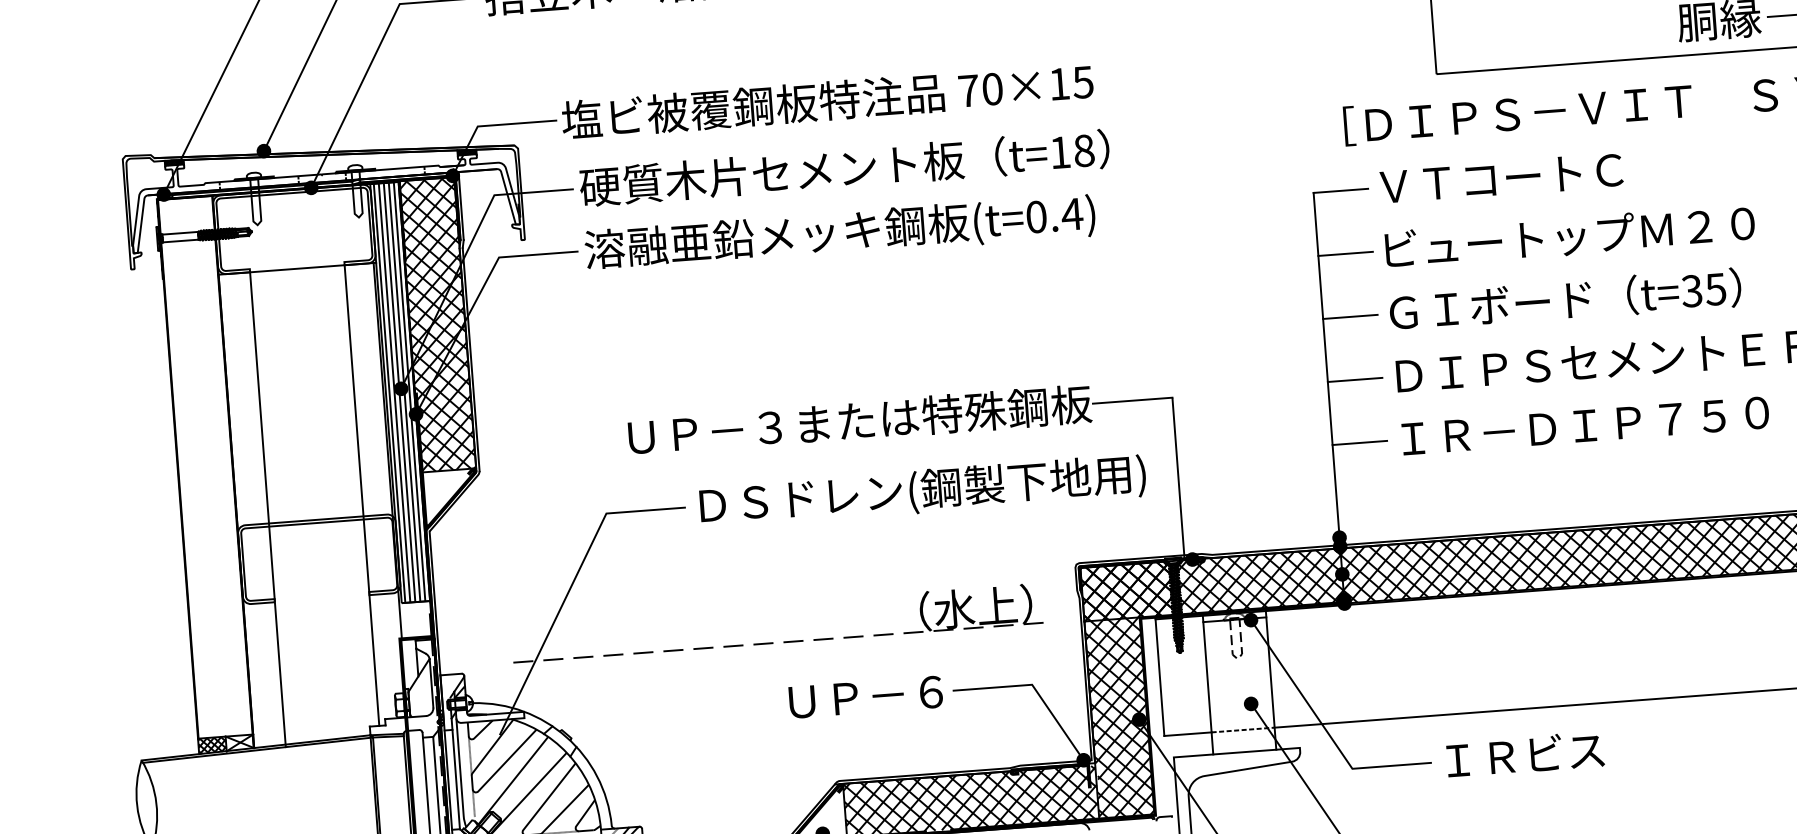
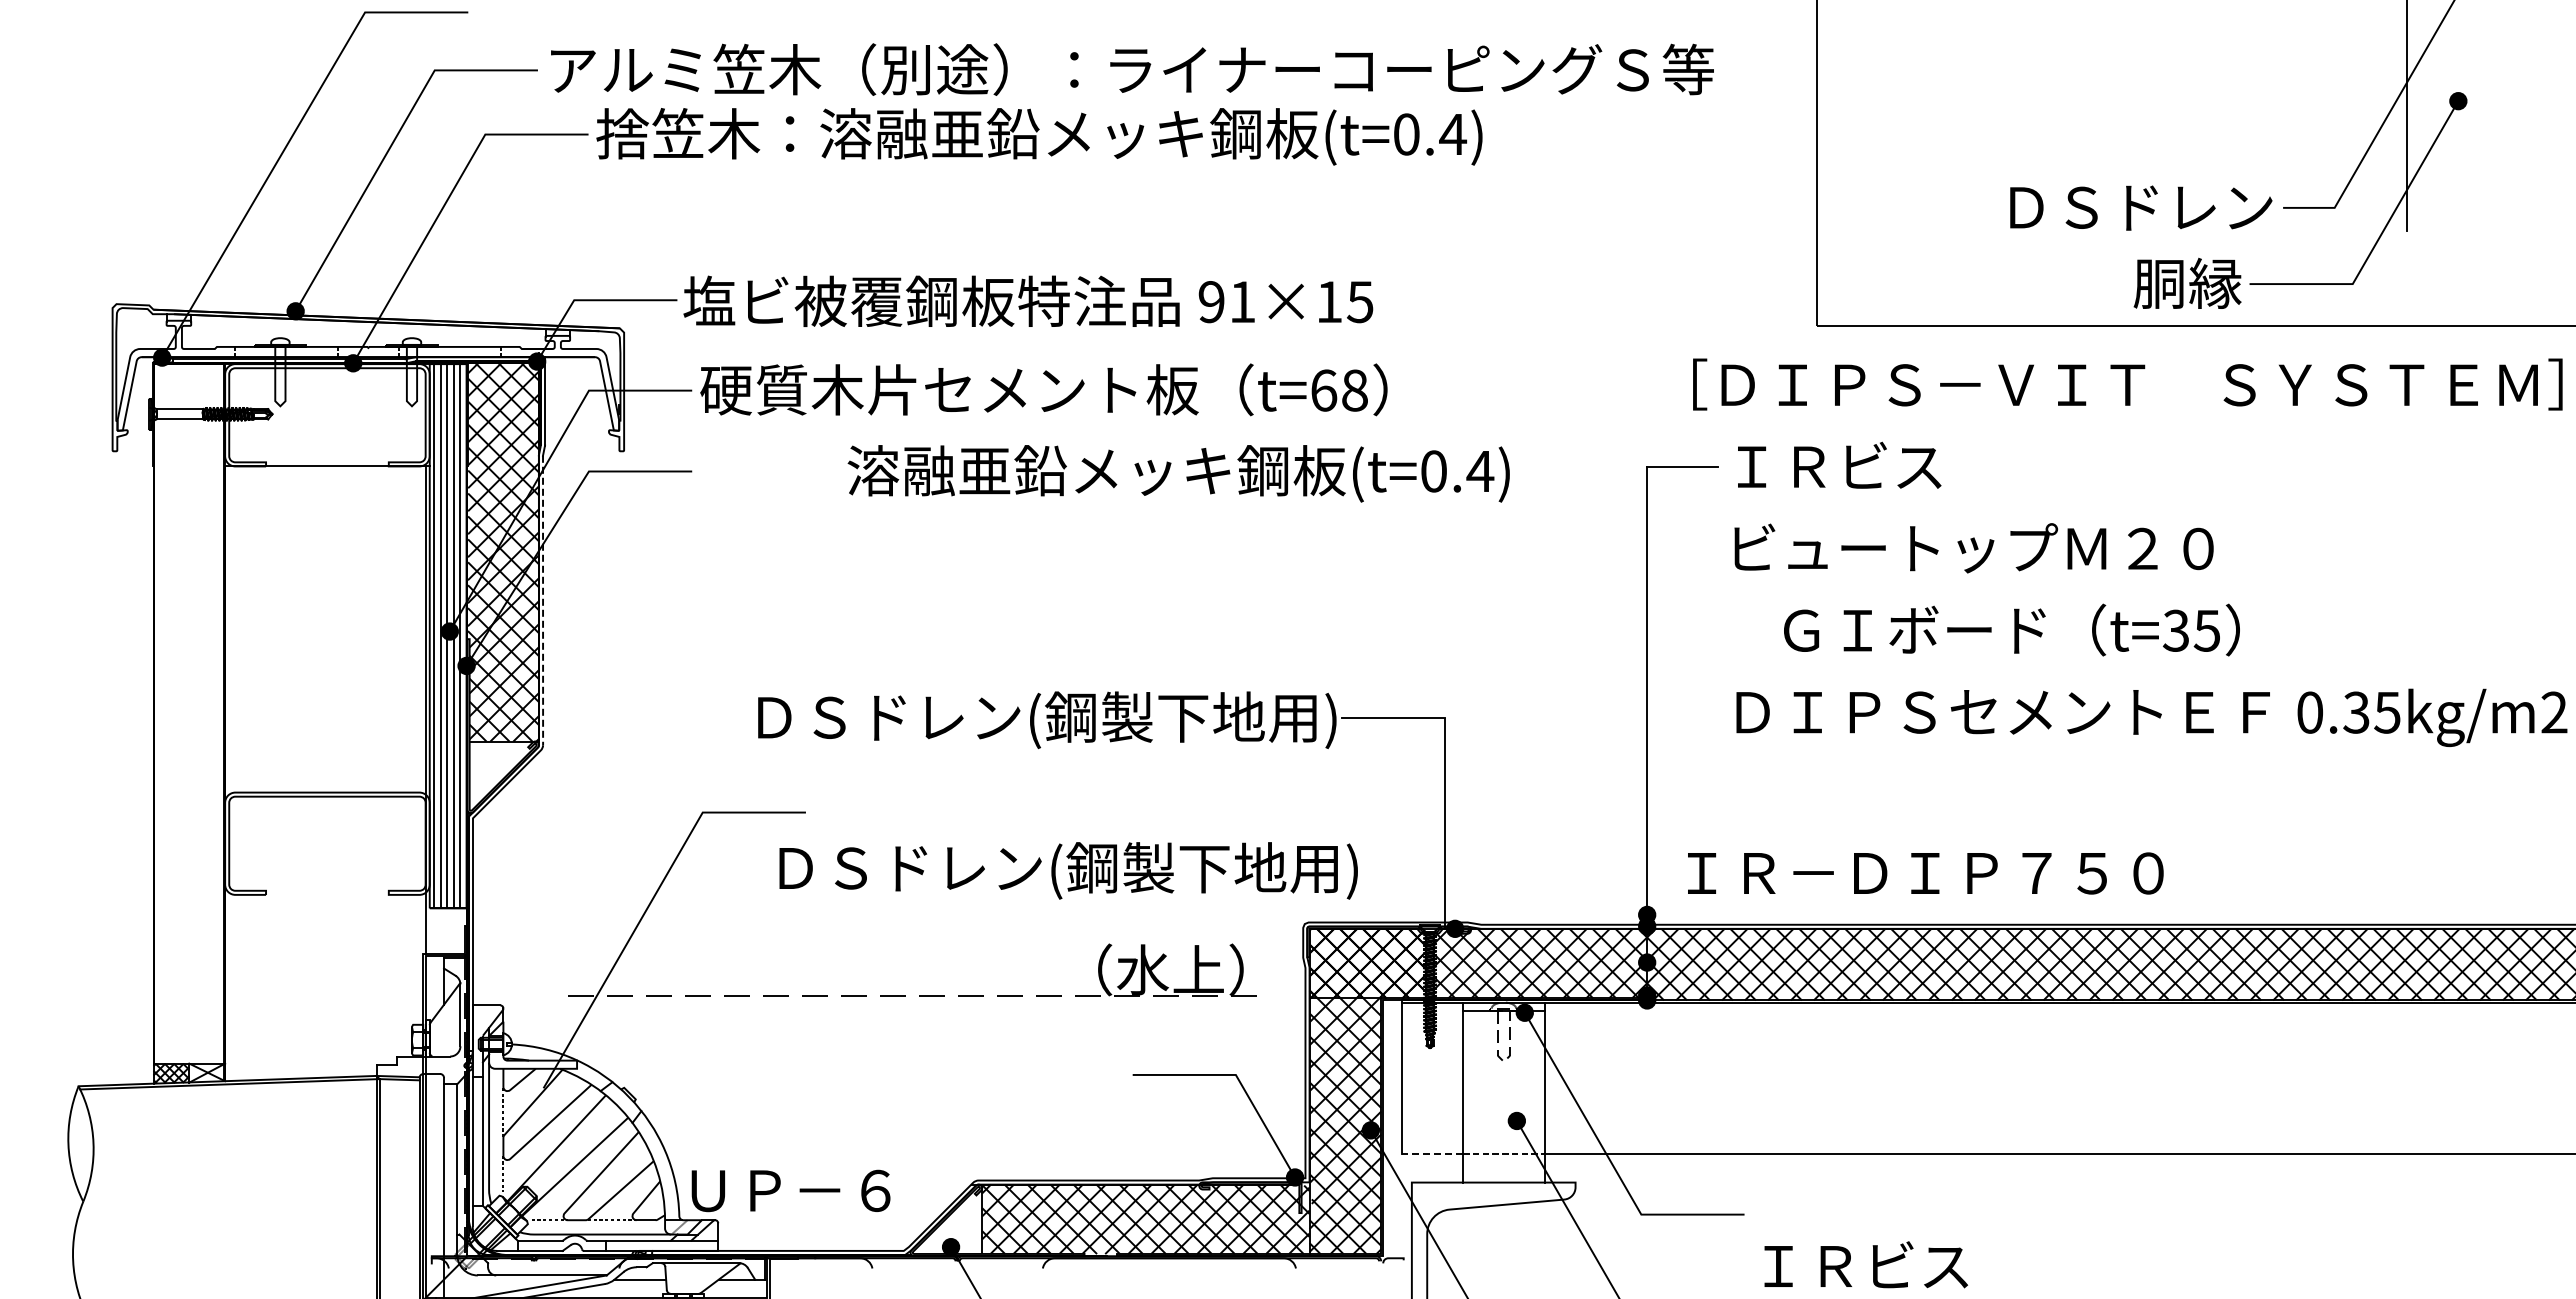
text: (980, 90) -> (1226, 302), 70×15 -> 91×15
hatch: (466, 152) -> (557, 332), removed
text: (1060, 152) -> (1324, 390), t=18 -> t=68
hatch: (174, 162) -> (178, 317), removed
text: (1501, 177) -> (1891, 465), ＶＴコートＣ -> ＩＲビス
text: (839, 233) -> (1178, 473), moved
line: (1345, 254) -> (1682, 549), removed
text: (1565, 299) -> (2011, 629), moved
line: (1350, 316) -> (1682, 630), removed
line: (471, 359) -> (543, 600), solid -> dashed
line: (1355, 379) -> (1682, 712), removed
text: (860, 423) -> (1039, 720), ＵＰ－３または特殊鋼板 -> ＤＳドレン(鋼製下地用)
text: (1585, 425) -> (1925, 873), moved
line: (1359, 442) -> (1682, 794), removed
text: (922, 491) -> (1068, 870), moved
line: (361, 495) -> (388, 765), removed
line: (268, 509) -> (266, 774), removed
text: (865, 696) -> (790, 1190), moved
line: (1188, 733) -> (1432, 1153), solid -> dashed
text: (1524, 754) -> (1865, 1264), moved

